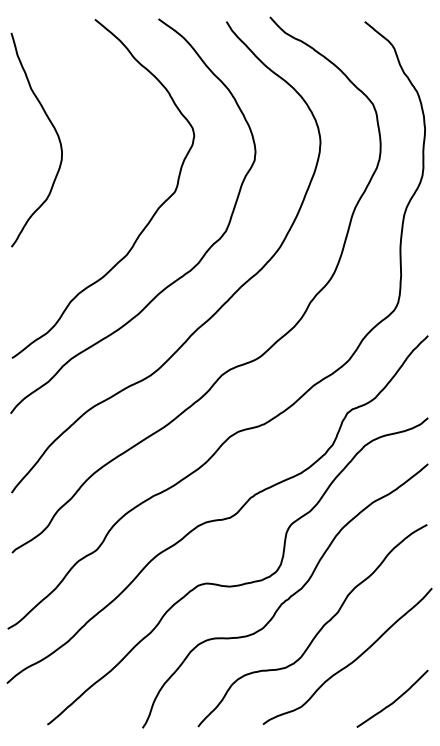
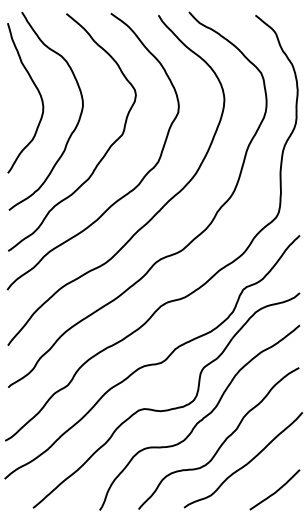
curve: (108, 179) -> (75, 125), added

